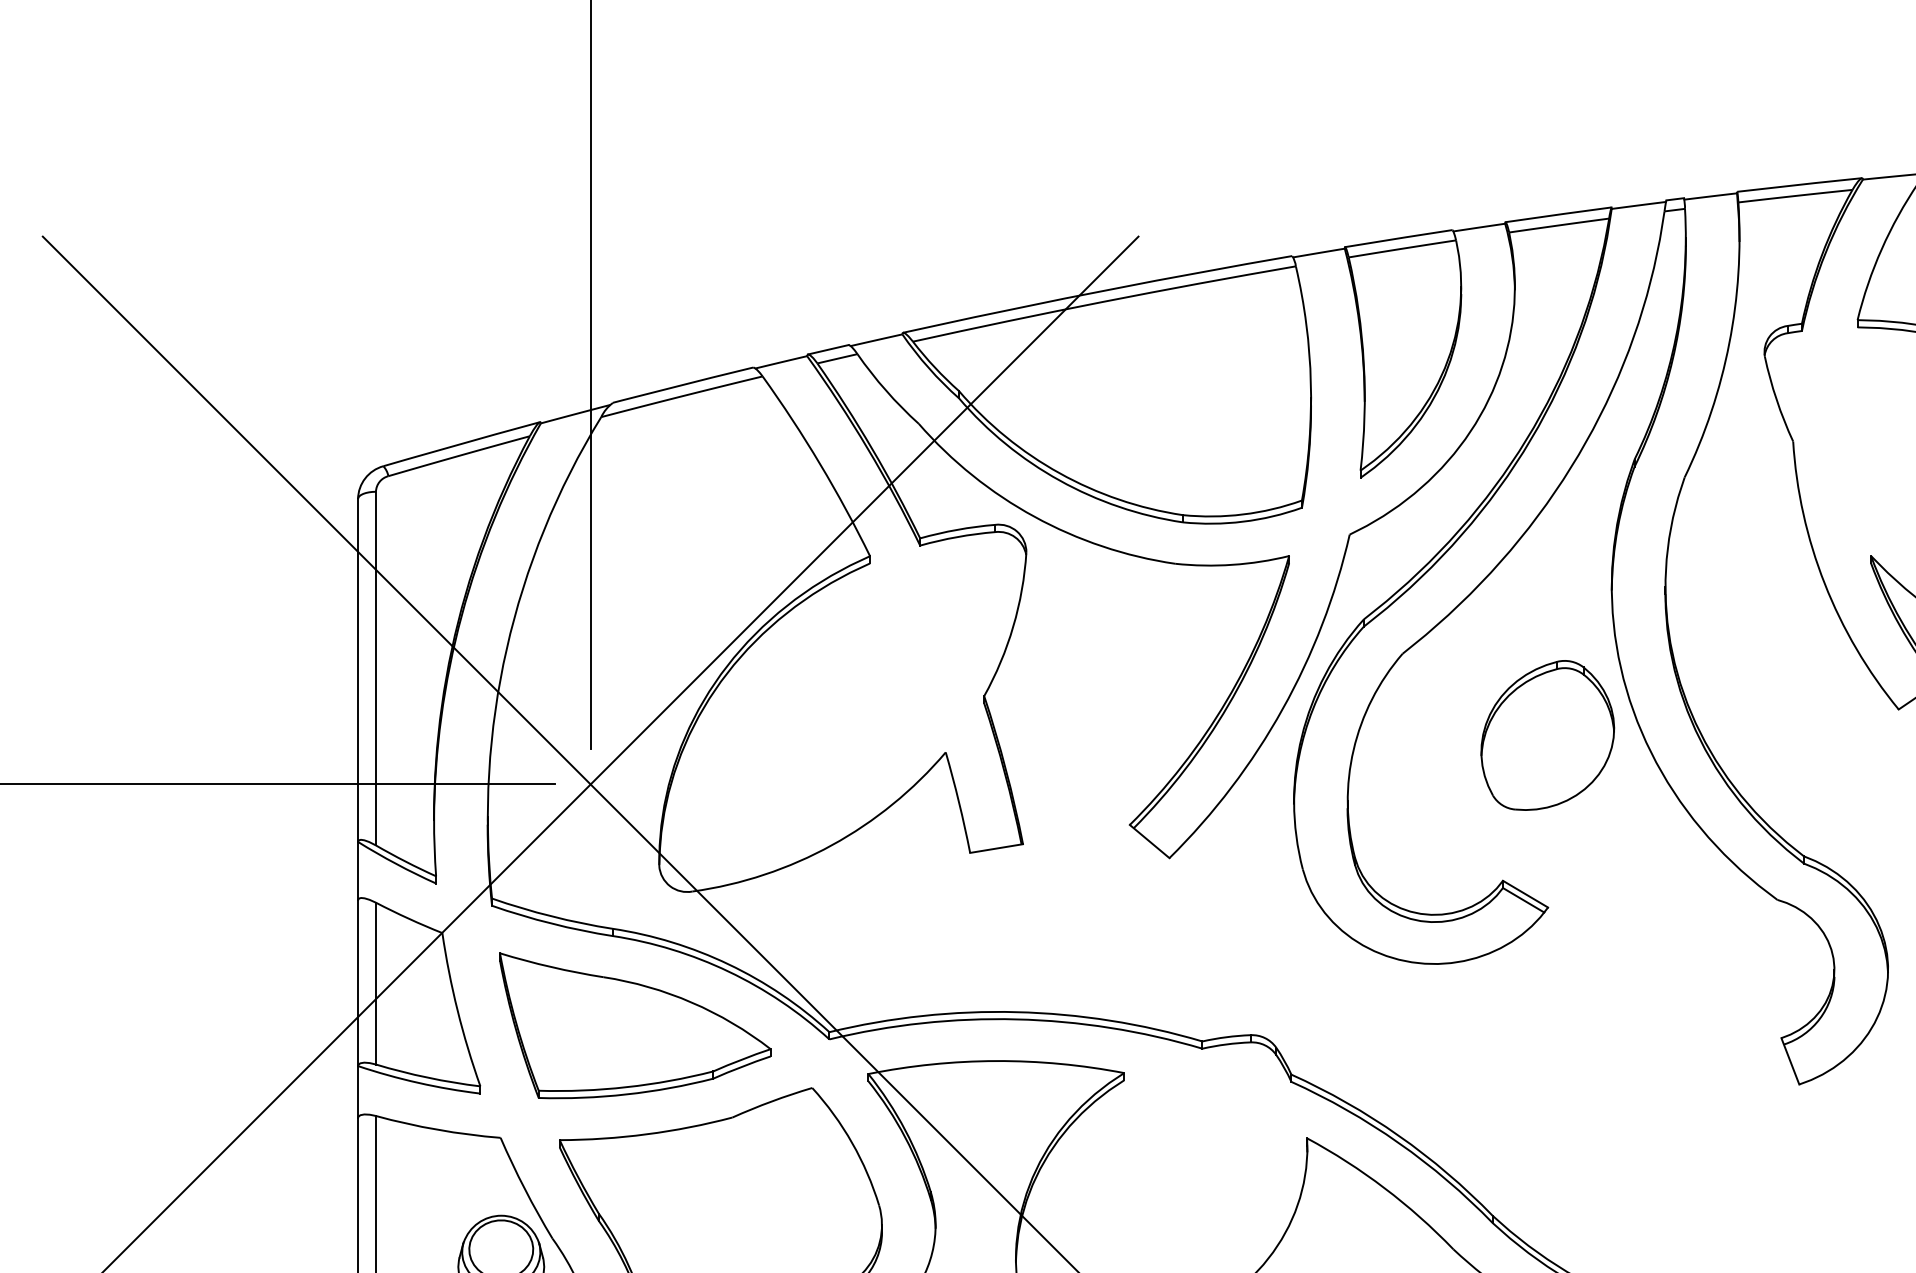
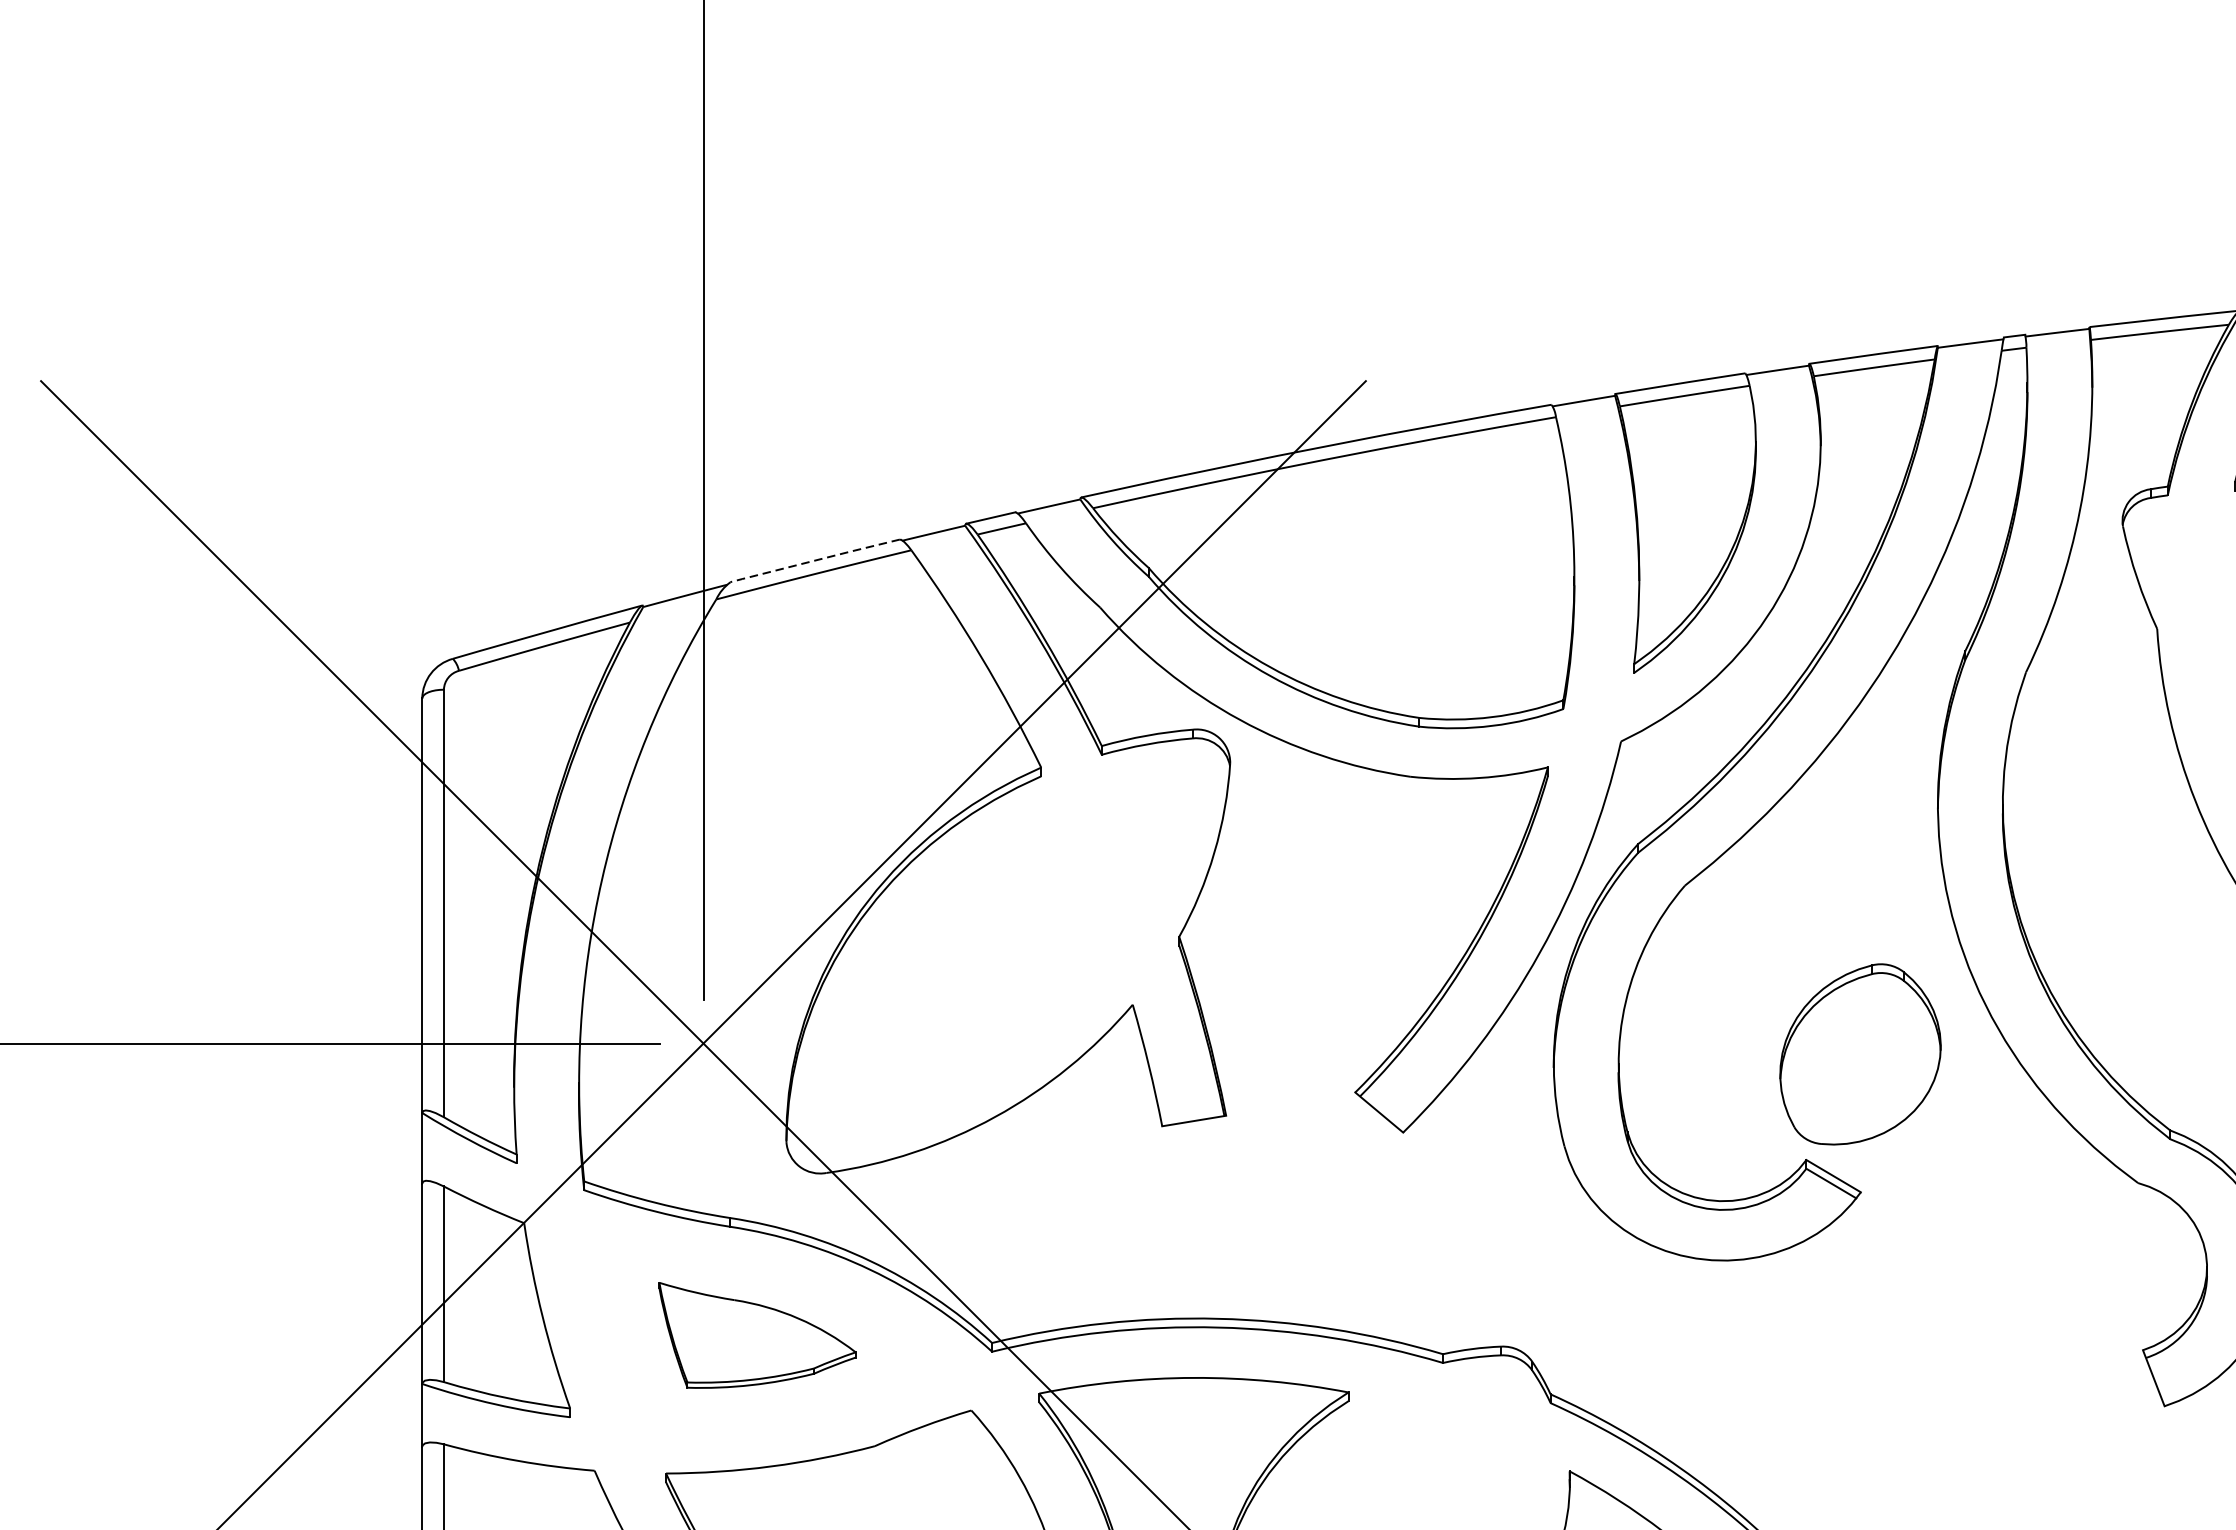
line: (682, 385) -> (814, 561), solid -> dashed
part: (1547, 735) -> (1860, 1054), moved
part: (635, 1025) -> (757, 1334), size x0.6

